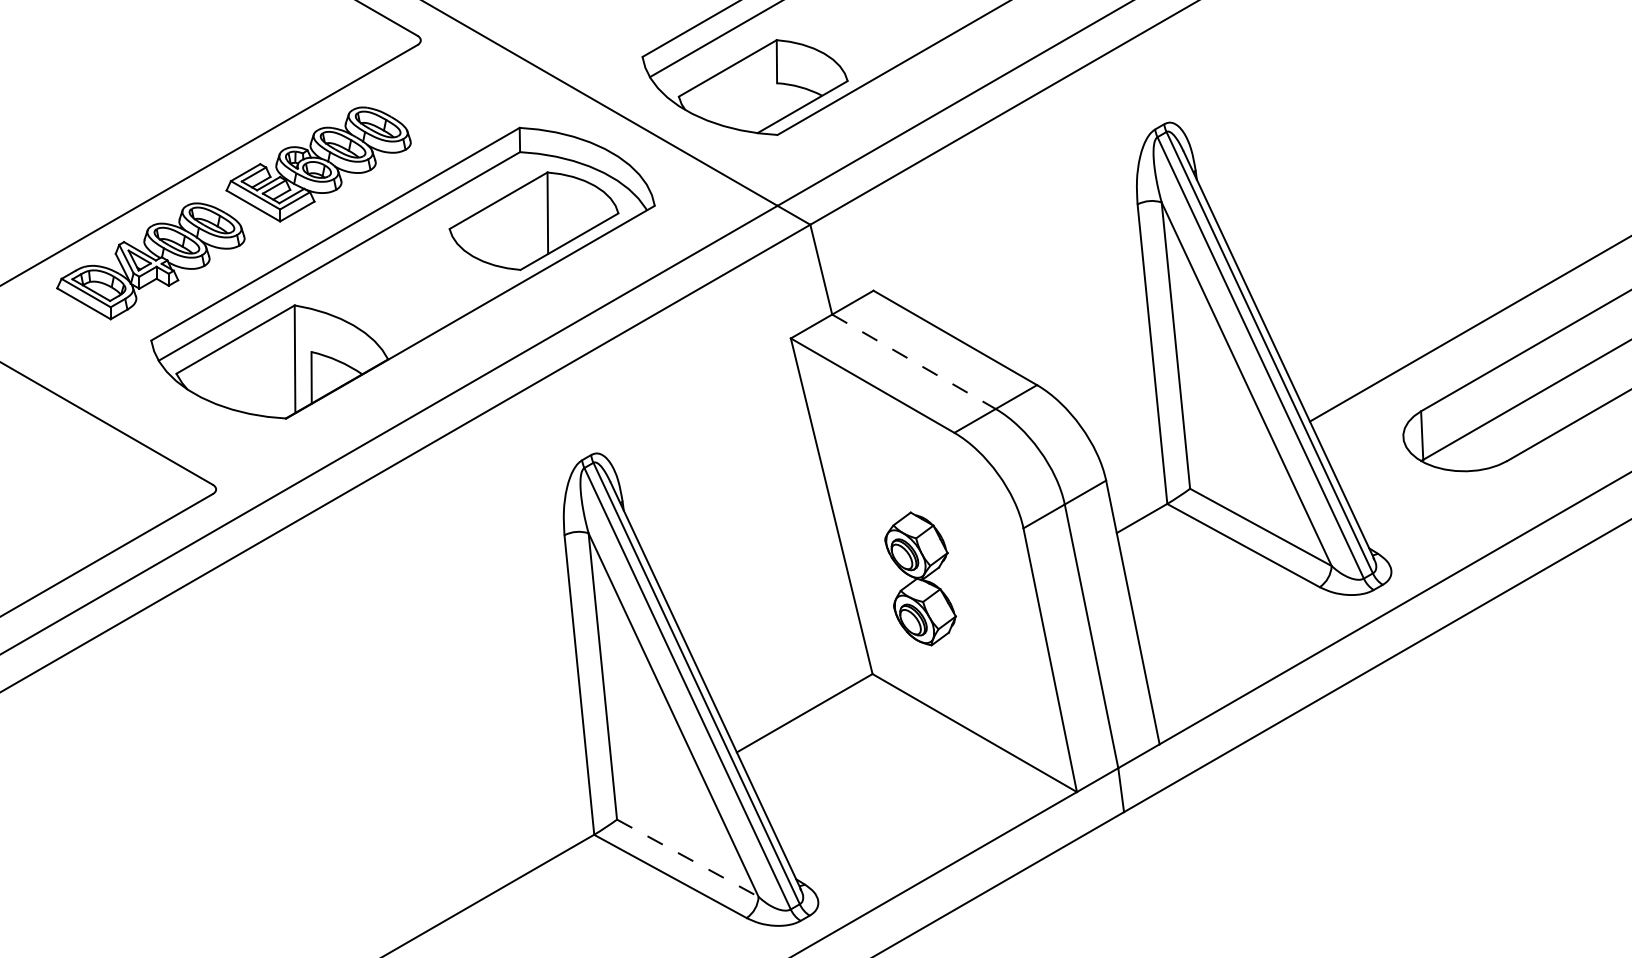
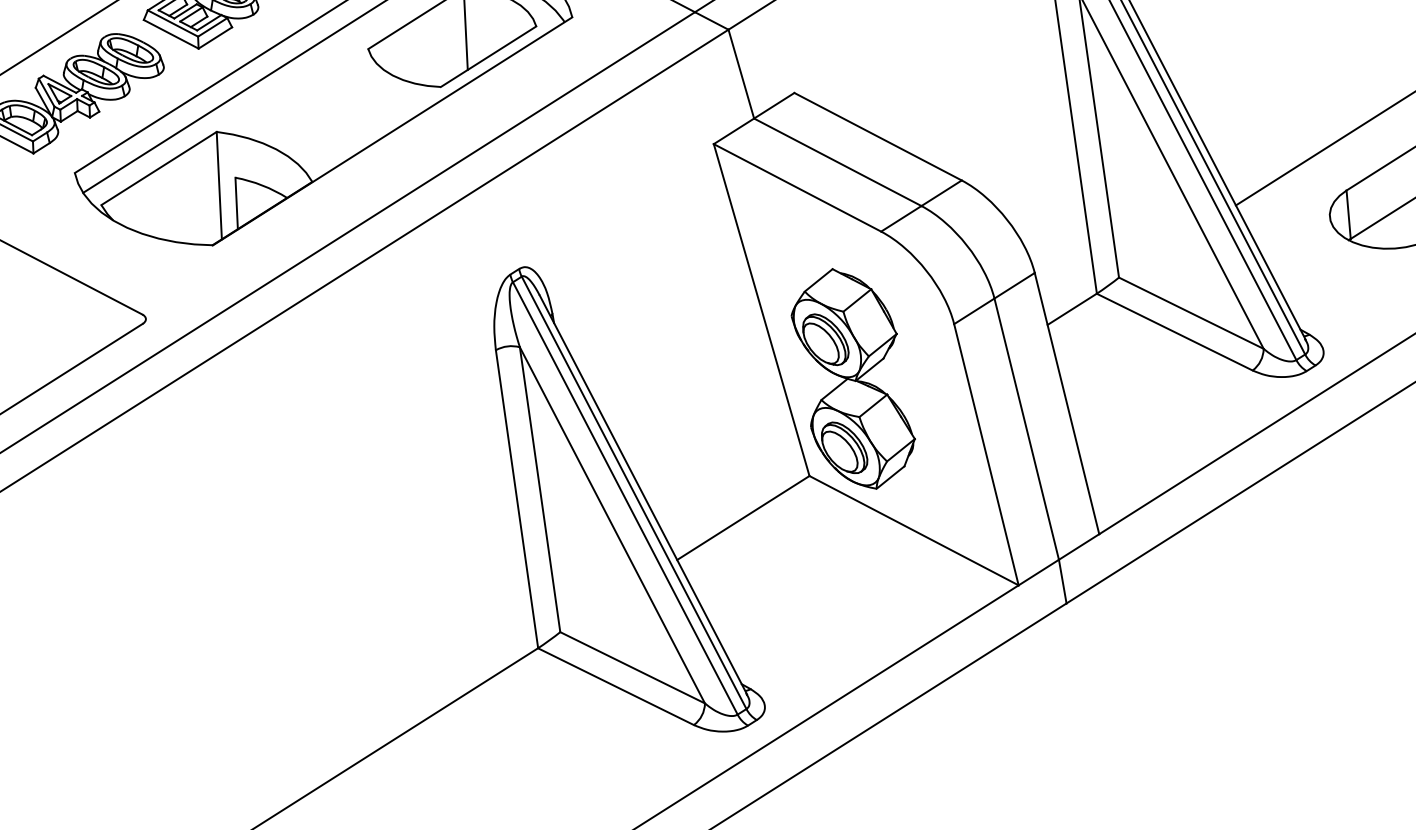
line: (914, 362) -> (838, 162), dashed -> solid
part: (920, 578) -> (853, 378), size x1.67
line: (687, 858) -> (632, 668), dashed -> solid

